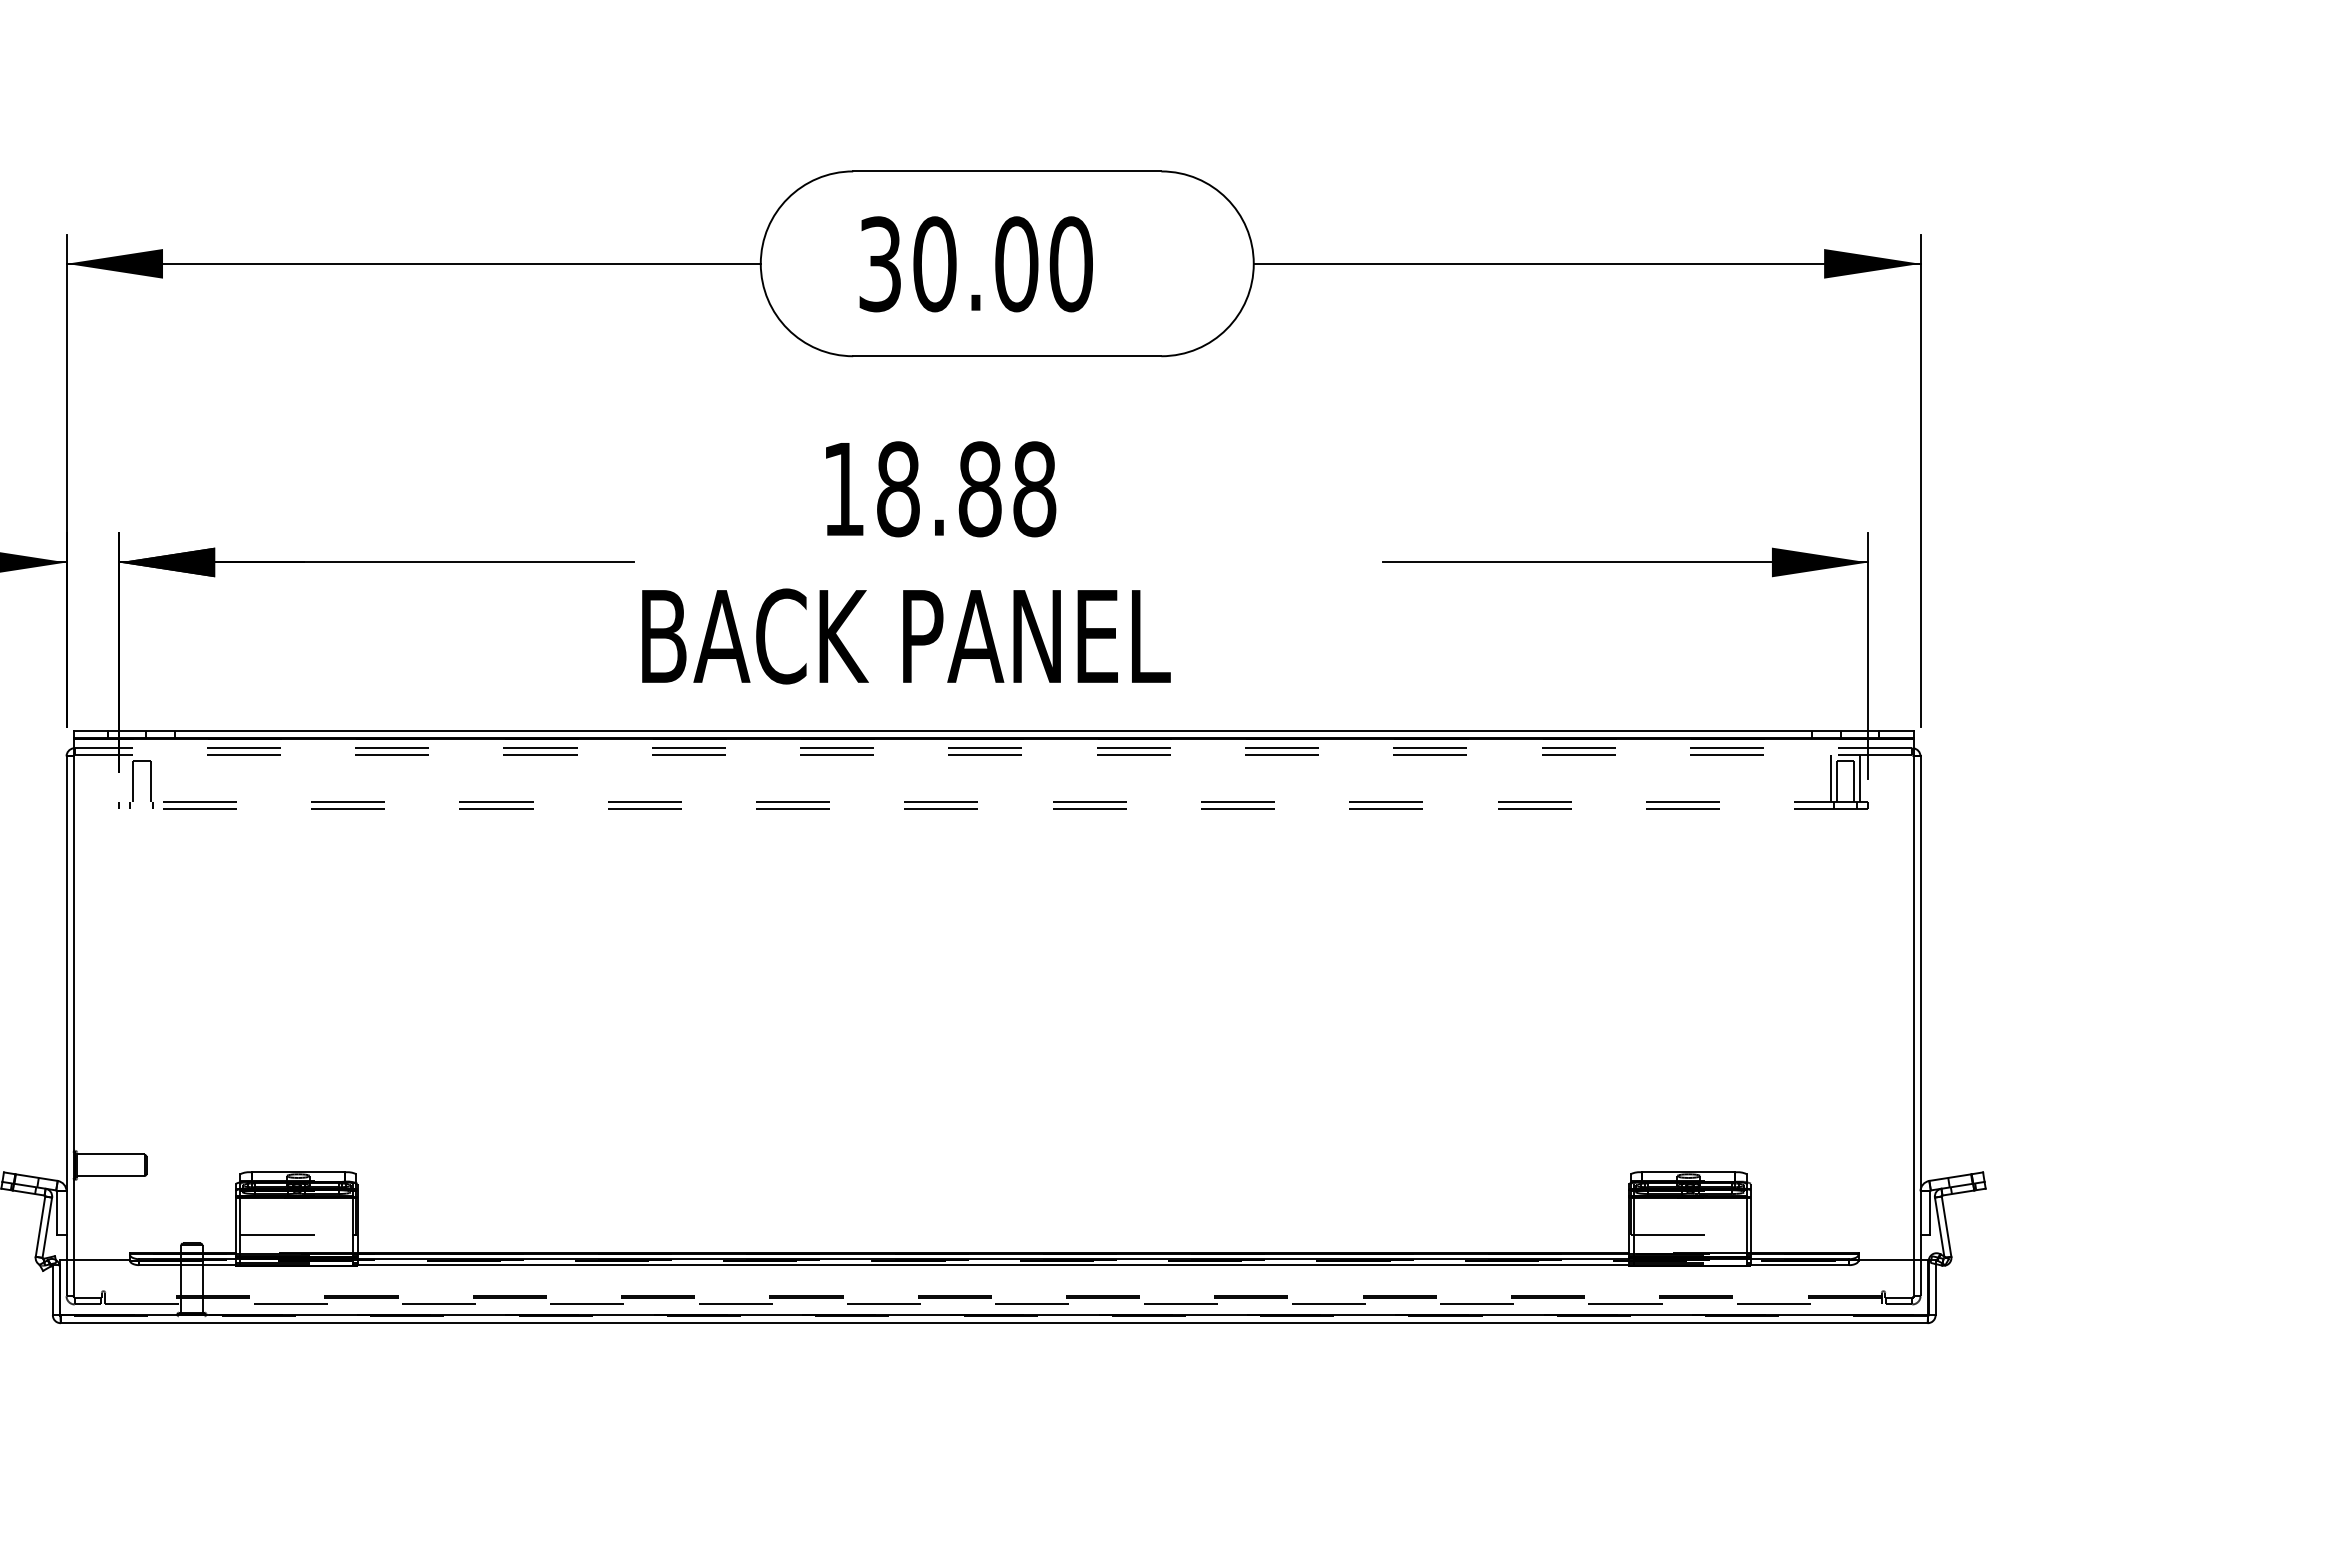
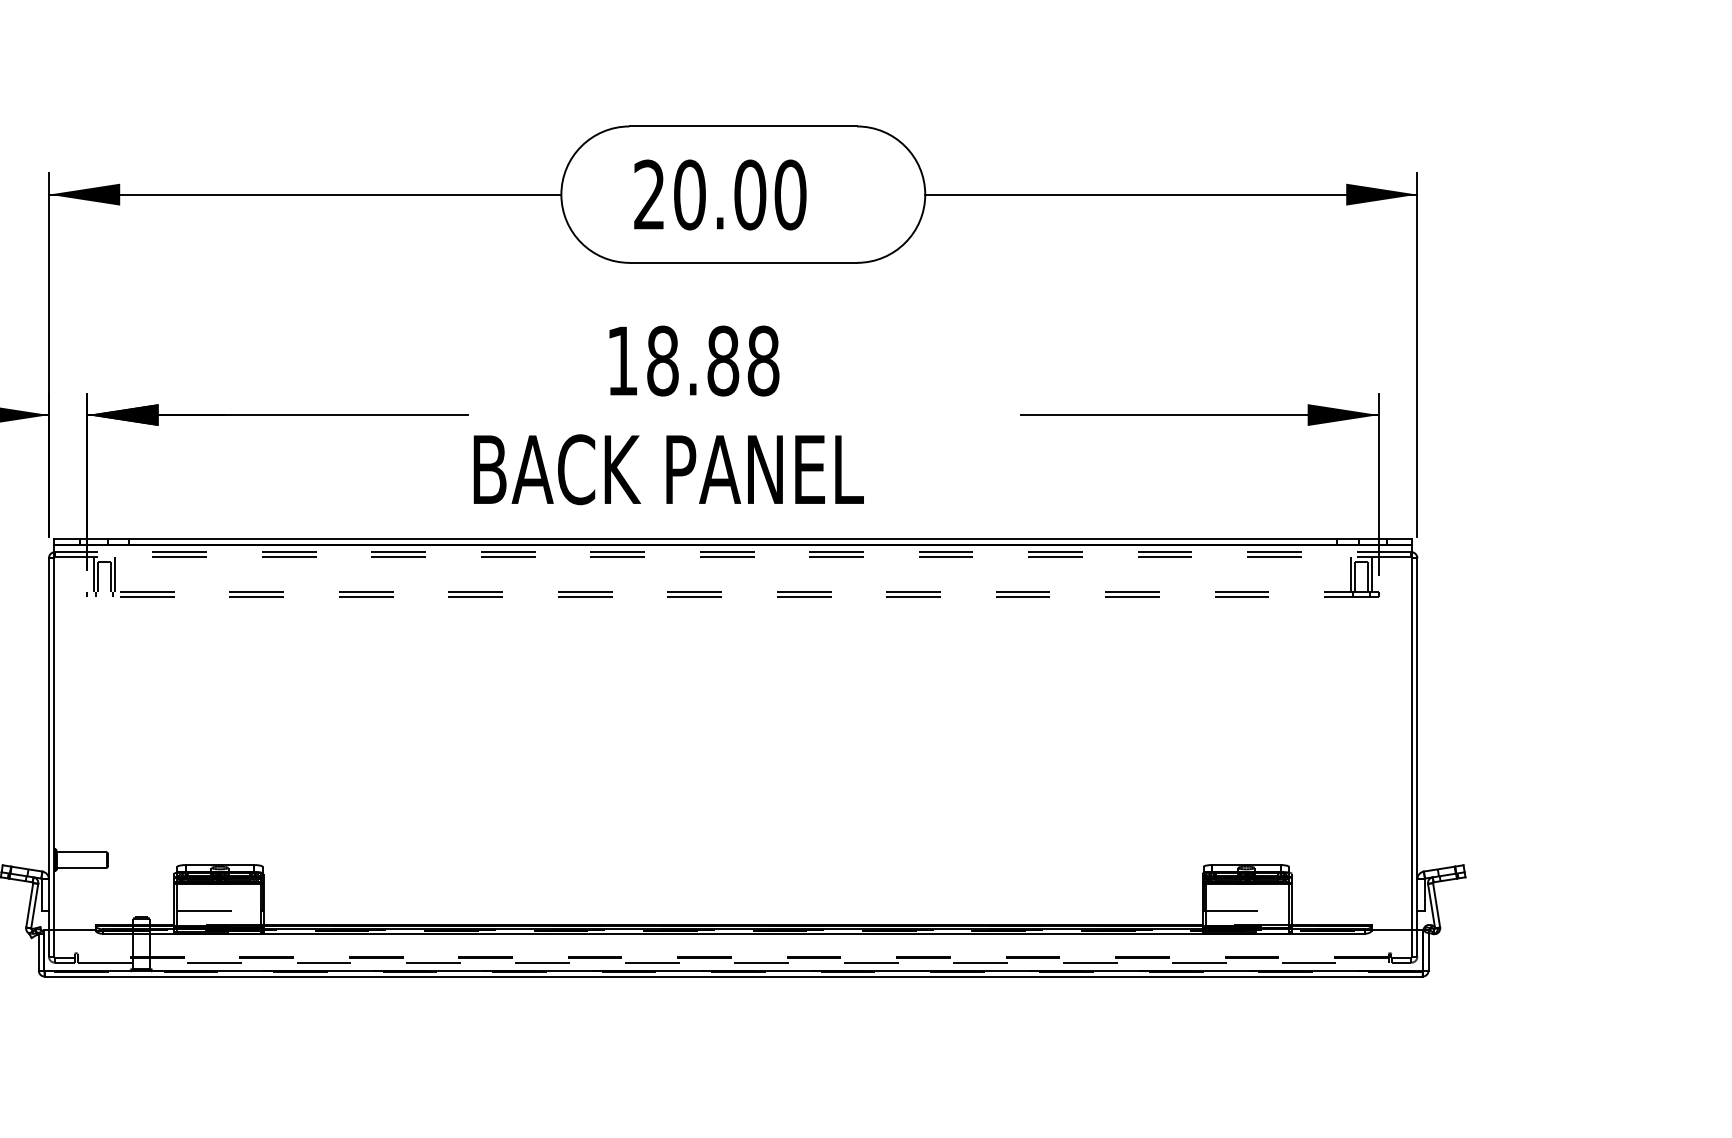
text: (879, 264) -> (648, 195), 30.00 -> 20.00
line: (127, 778) -> (93, 574), added
line: (156, 778) -> (115, 574), added

